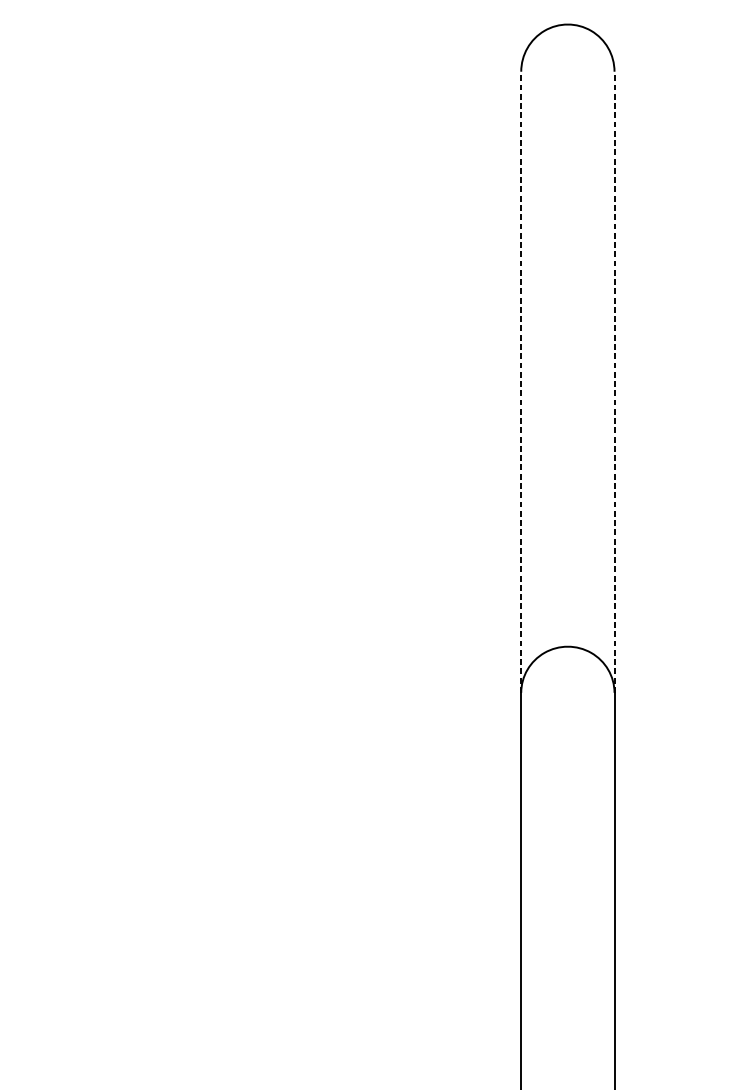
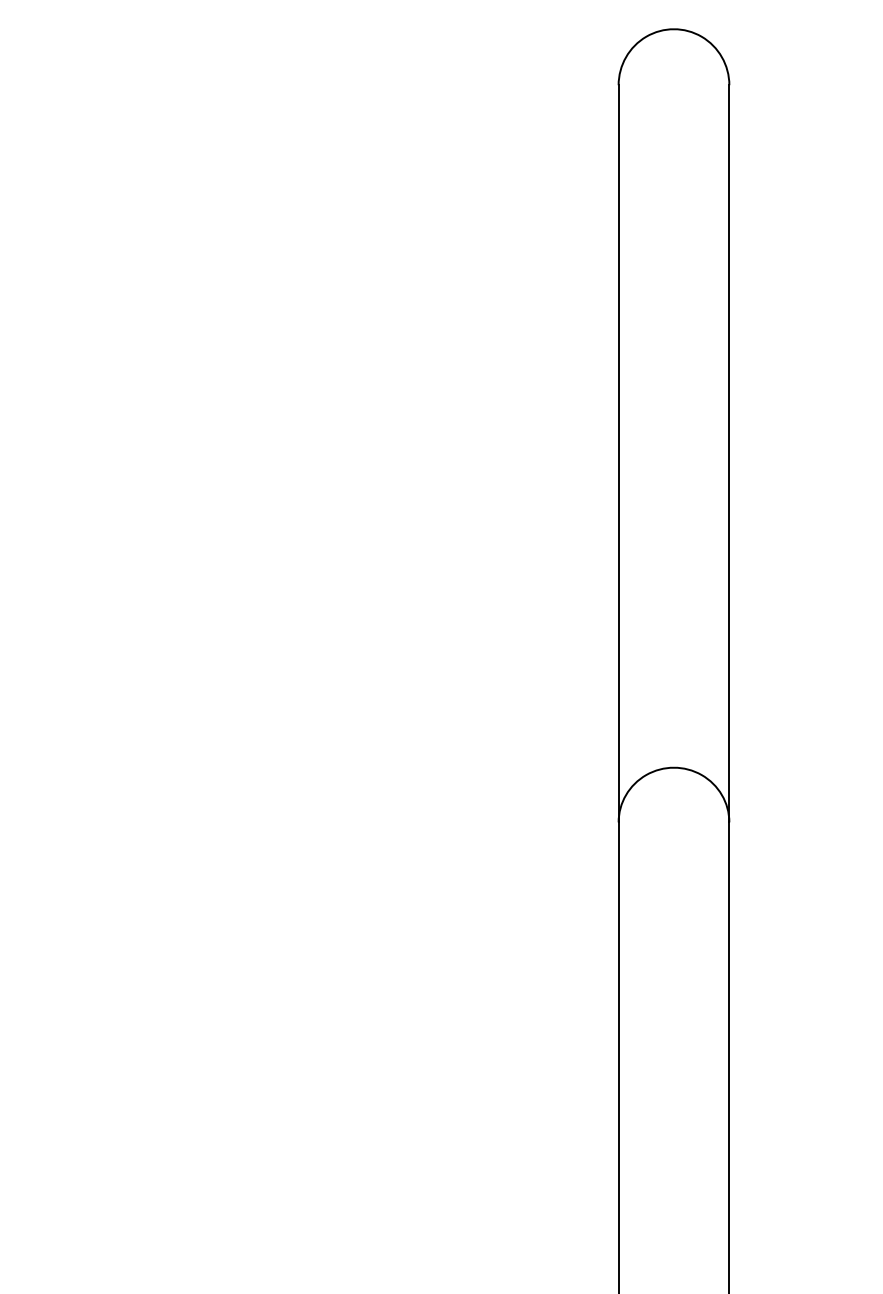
line: (521, 381) -> (618, 453), dashed -> solid
line: (614, 381) -> (729, 453), dashed -> solid

